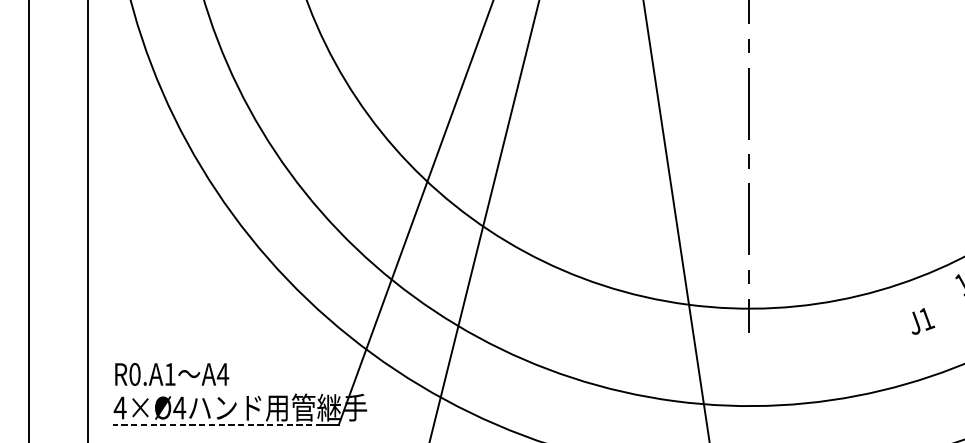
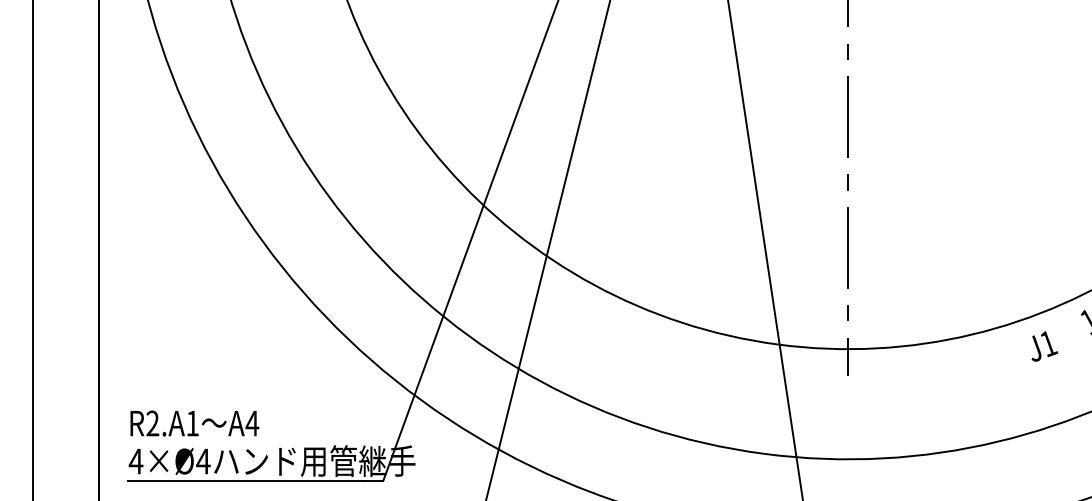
text: (923, 321) -> (1044, 346), moved
text: (134, 374) -> (152, 423), R0.A1 -> R2.A1
line: (216, 424) -> (245, 480), dashed -> solid

